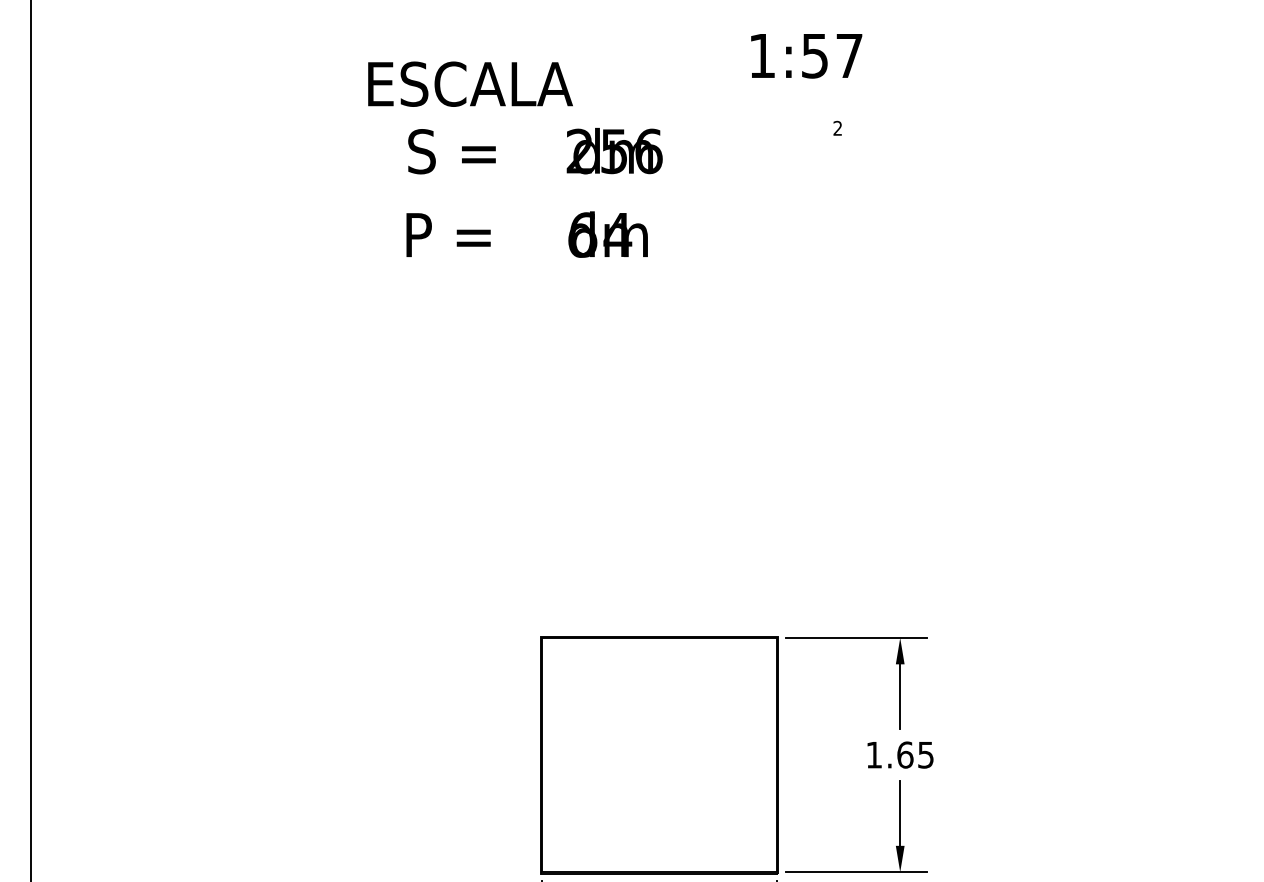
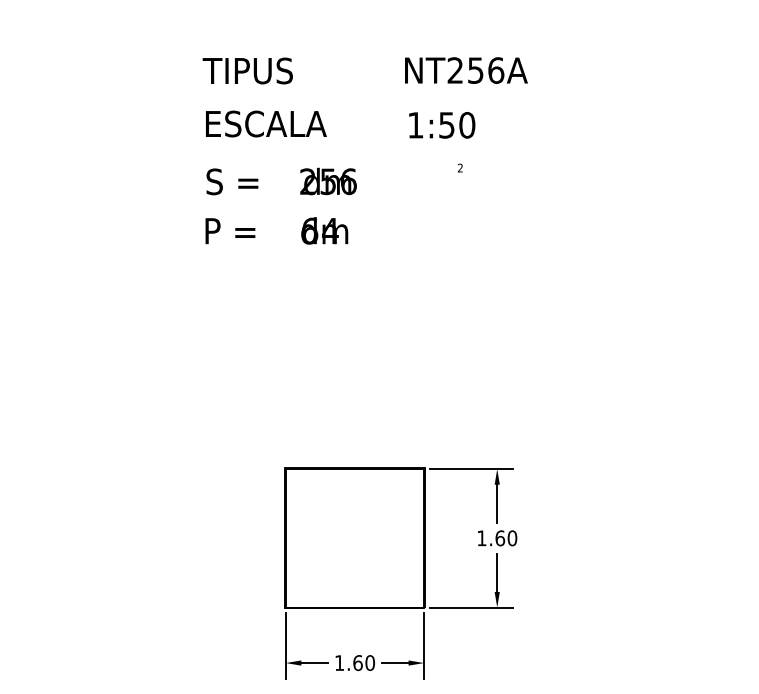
text: (849, 56) -> (467, 125), 1:57 -> 1:50
text: (470, 83) -> (266, 123), moved
text: (926, 755) -> (512, 538), 1.65 -> 1.60

